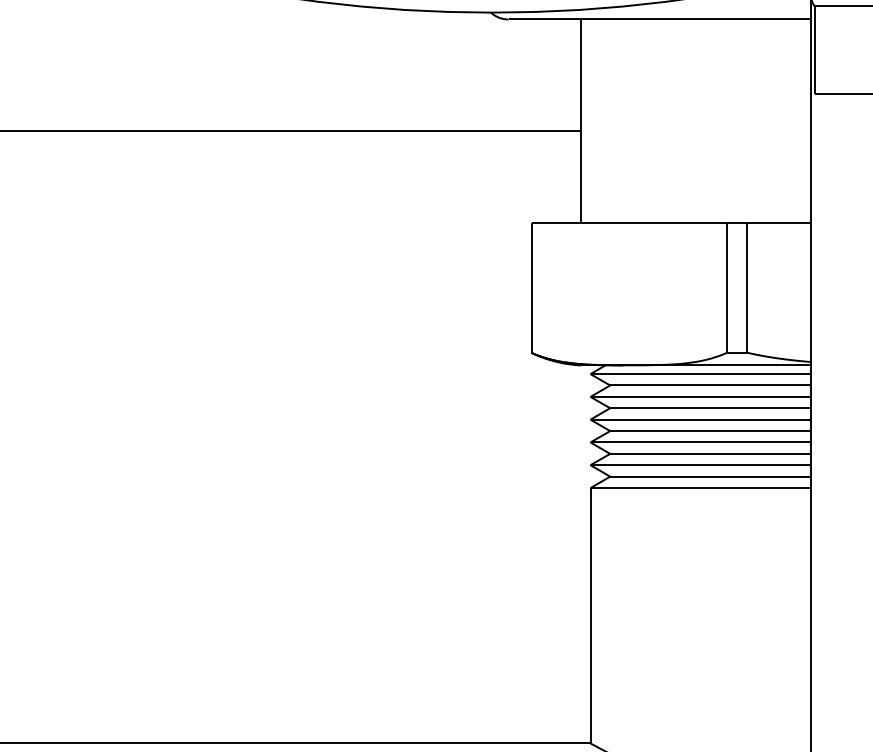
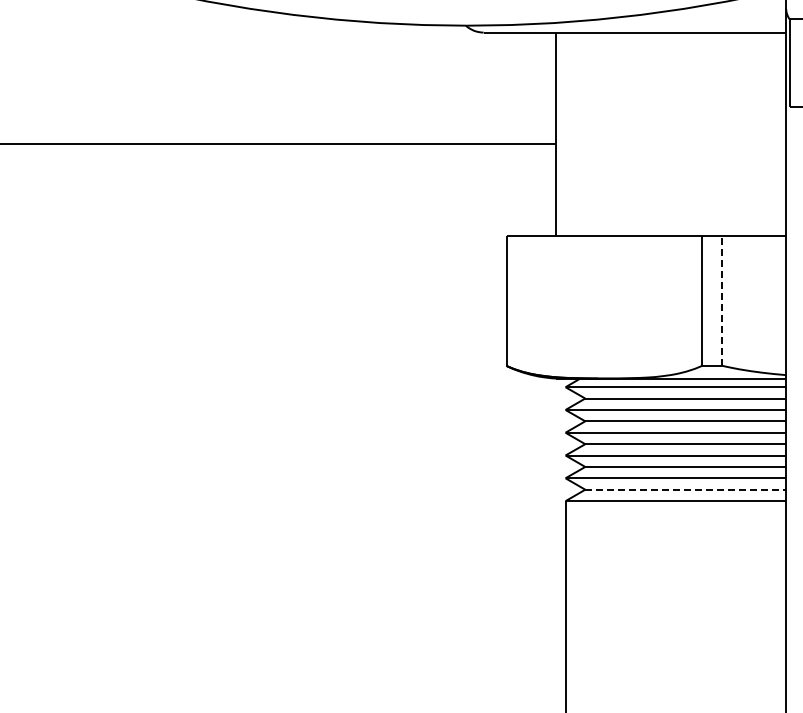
line: (746, 288) -> (721, 301), solid -> dashed
line: (711, 476) -> (686, 489), solid -> dashed

